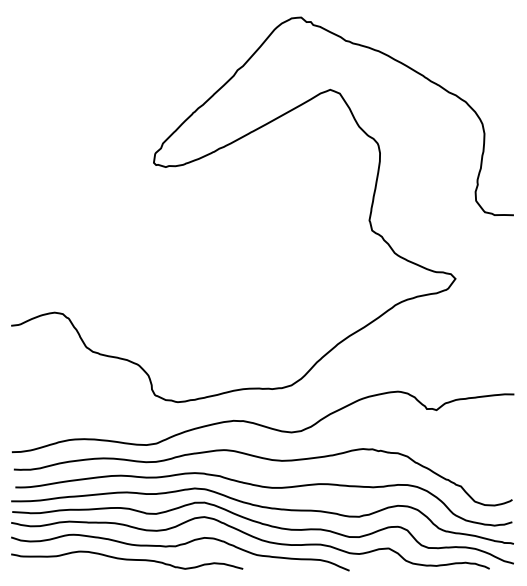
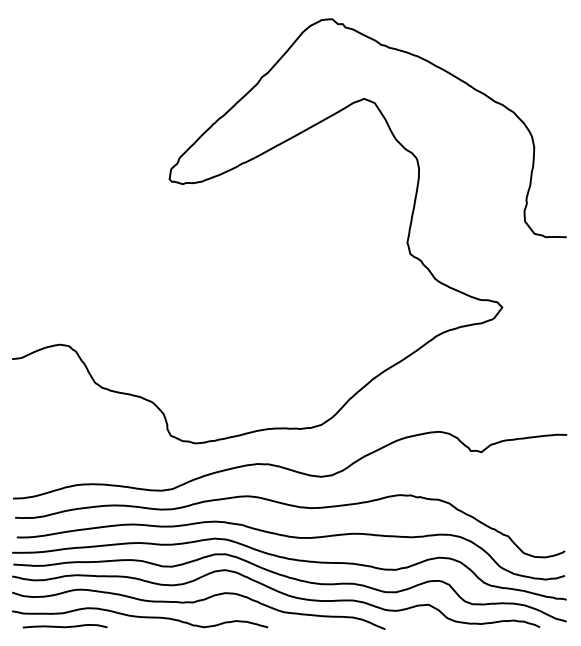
curve: (58, 567) -> (64, 625), added

